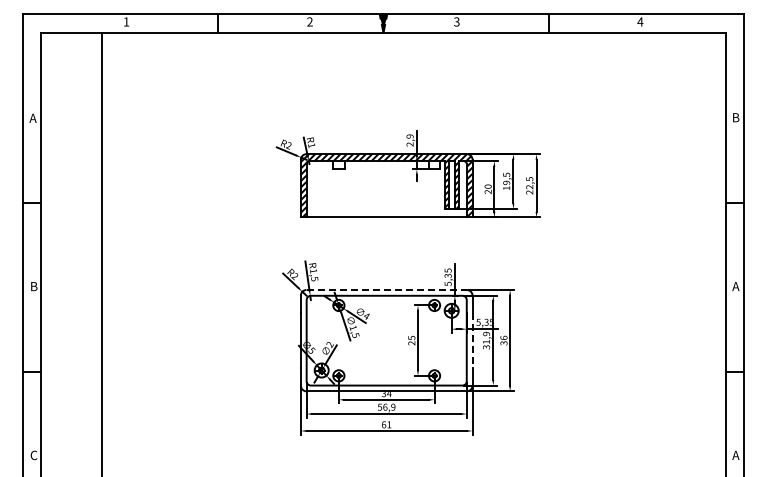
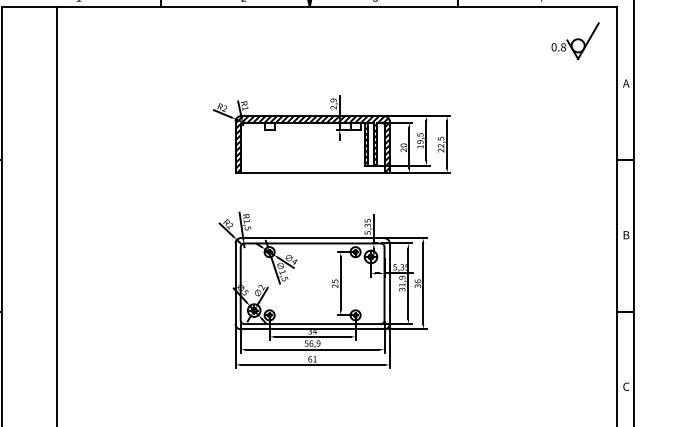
part: (679, 70) -> (575, 41), added
text: (735, 117) -> (625, 83), B -> A
text: (735, 286) -> (625, 235), A -> B
line: (387, 290) -> (313, 238), dashed -> solid
line: (472, 340) -> (389, 283), dashed -> solid
text: (735, 455) -> (625, 386), A -> C

